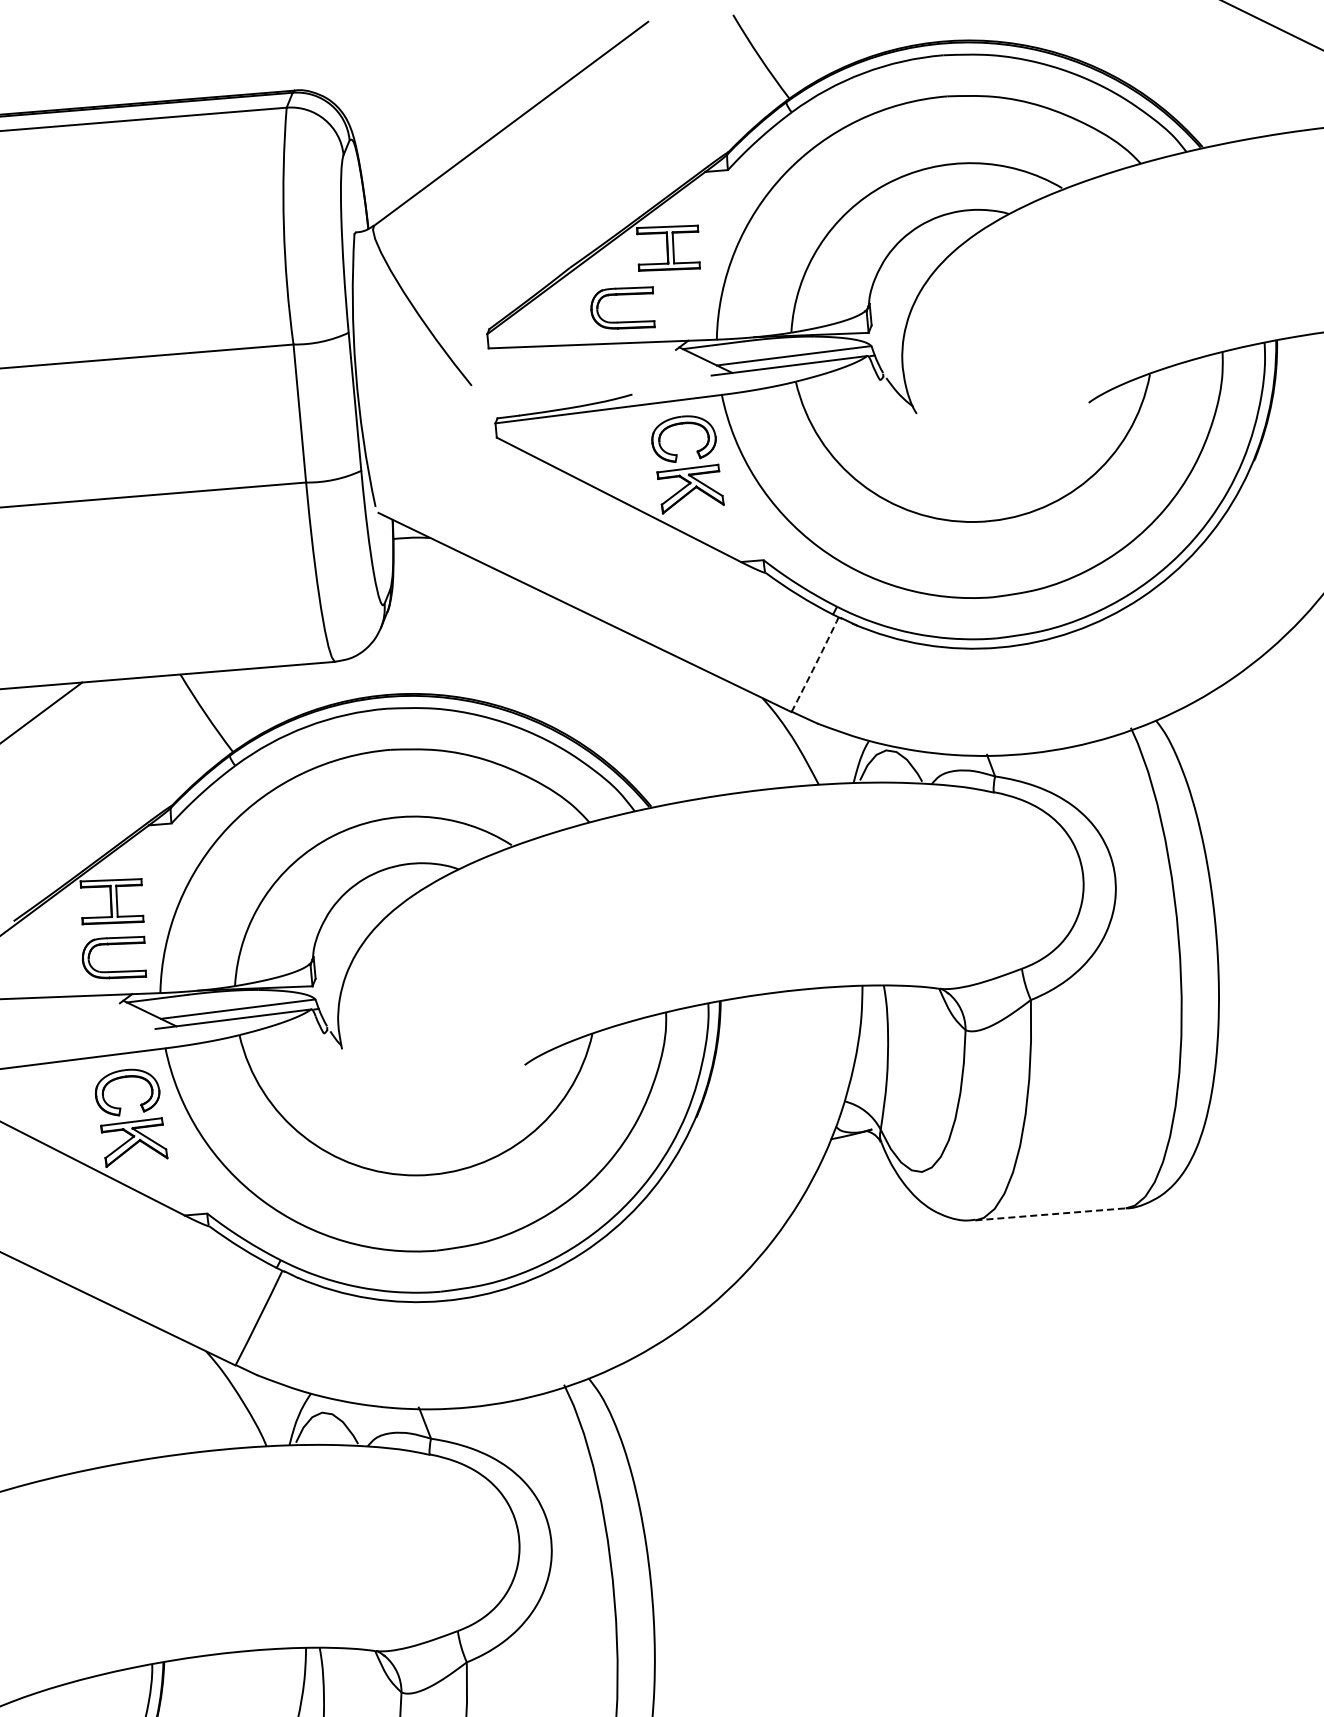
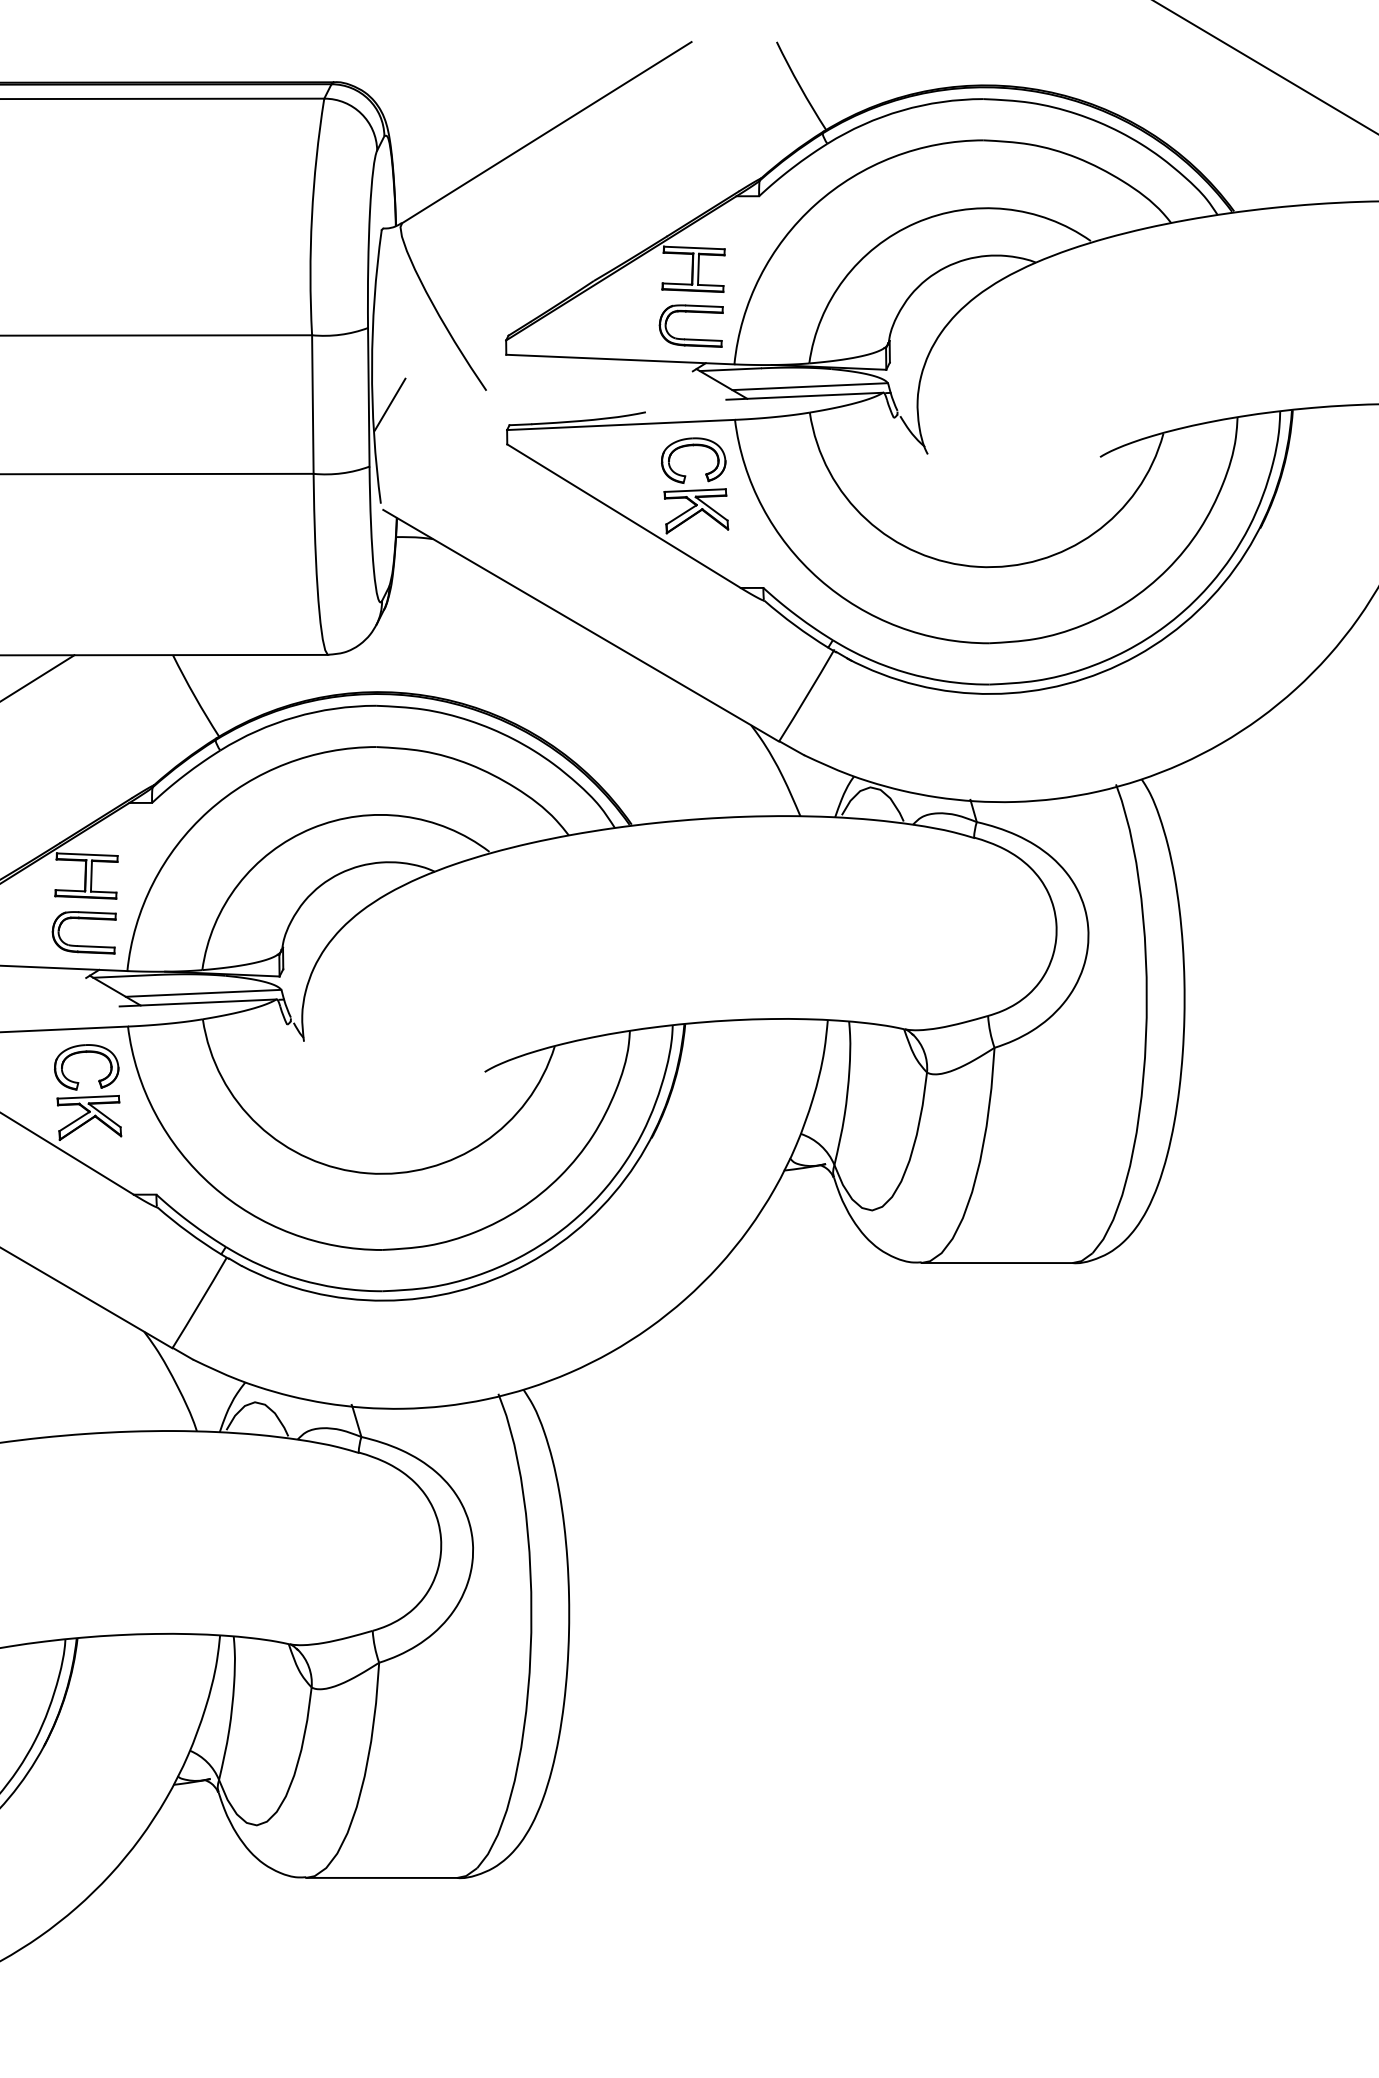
part: (621, 295) -> (690, 312), moved
line: (376, 407) -> (389, 404), added
arc: (816, 663) -> (807, 695), dashed -> solid
line: (1051, 1214) -> (997, 1263), dashed -> solid

